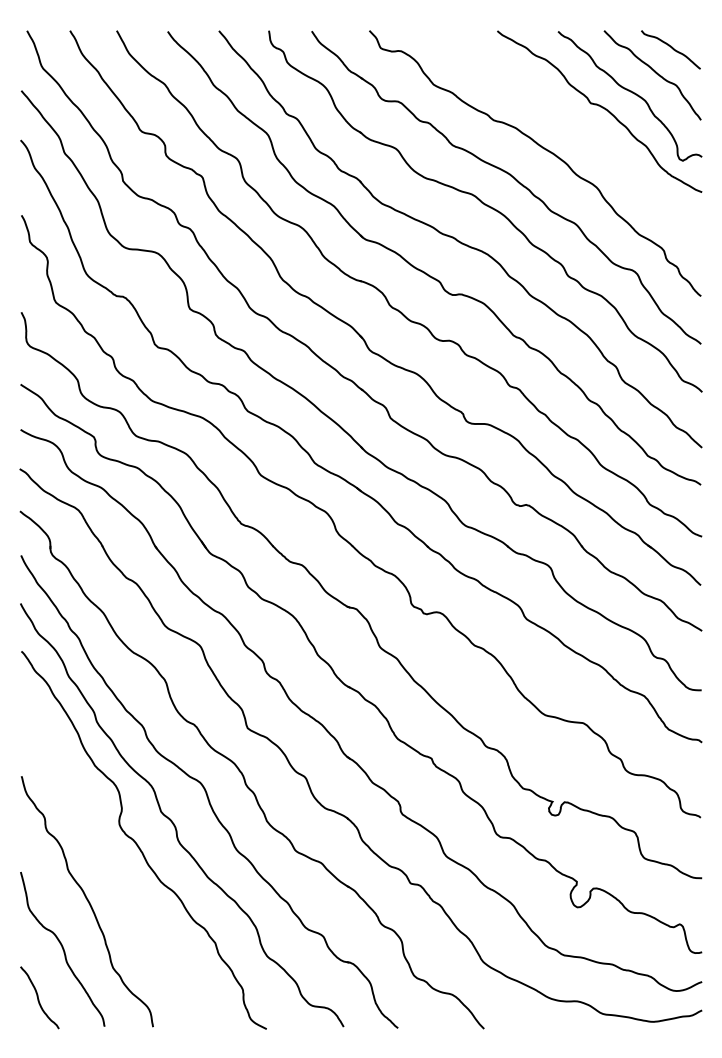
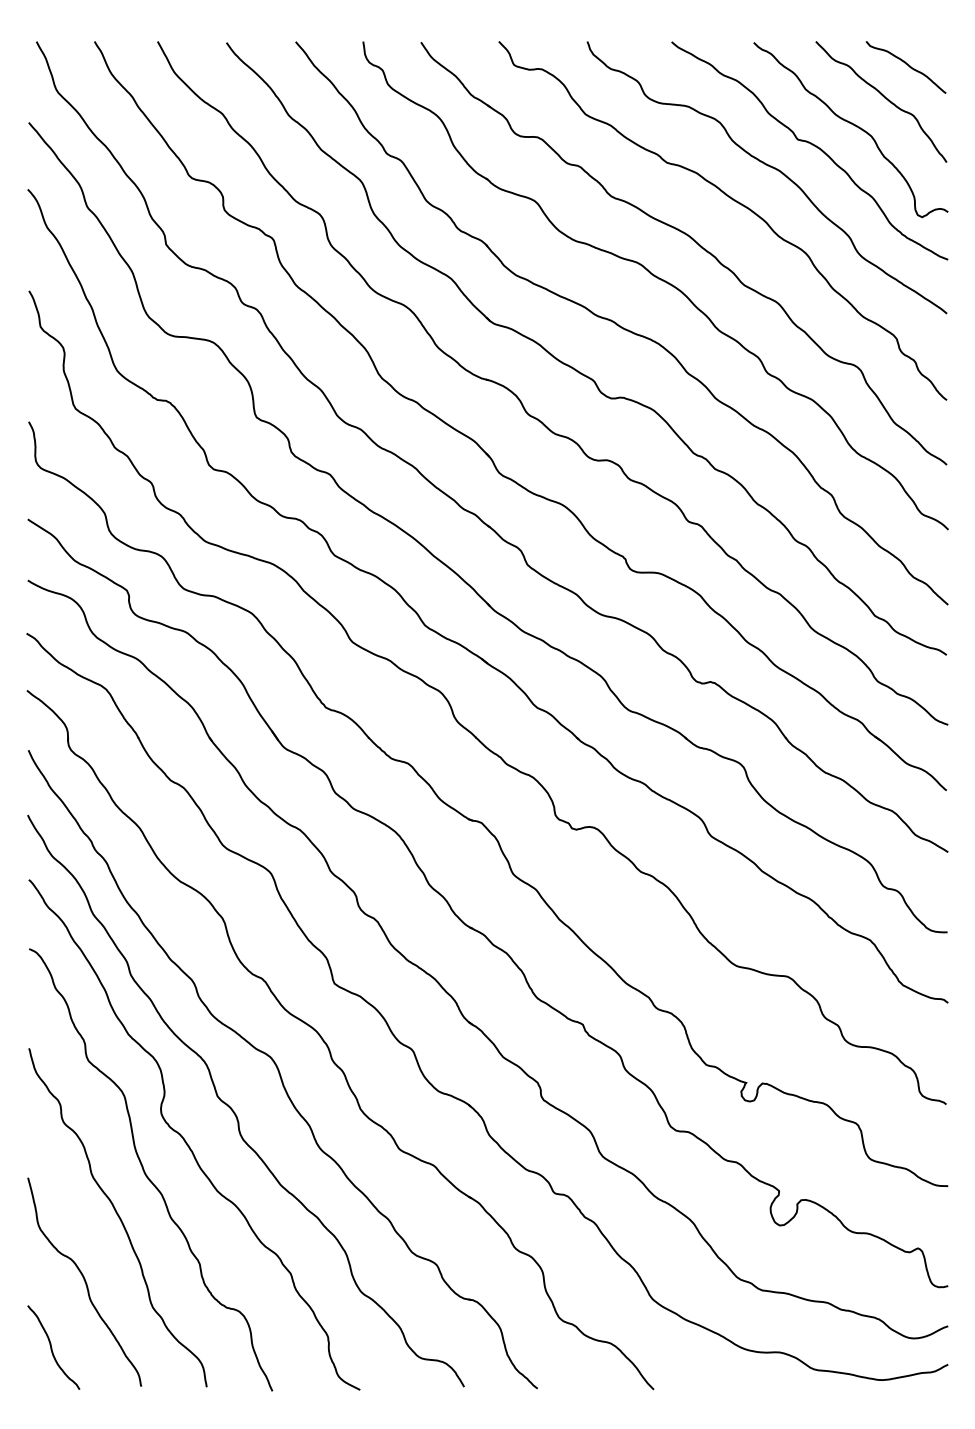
curve: (570, 124) -> (770, 168), added
curve: (108, 868) -> (146, 1172), added

